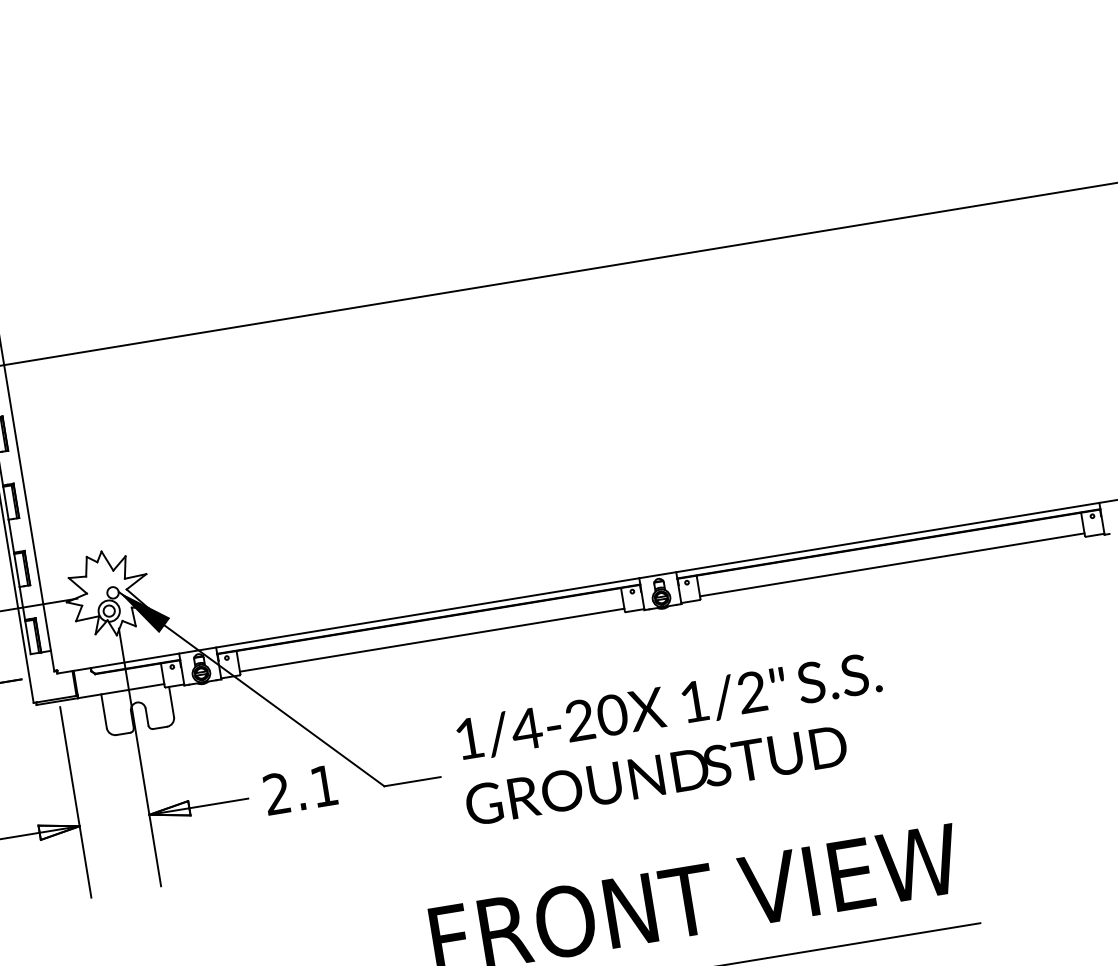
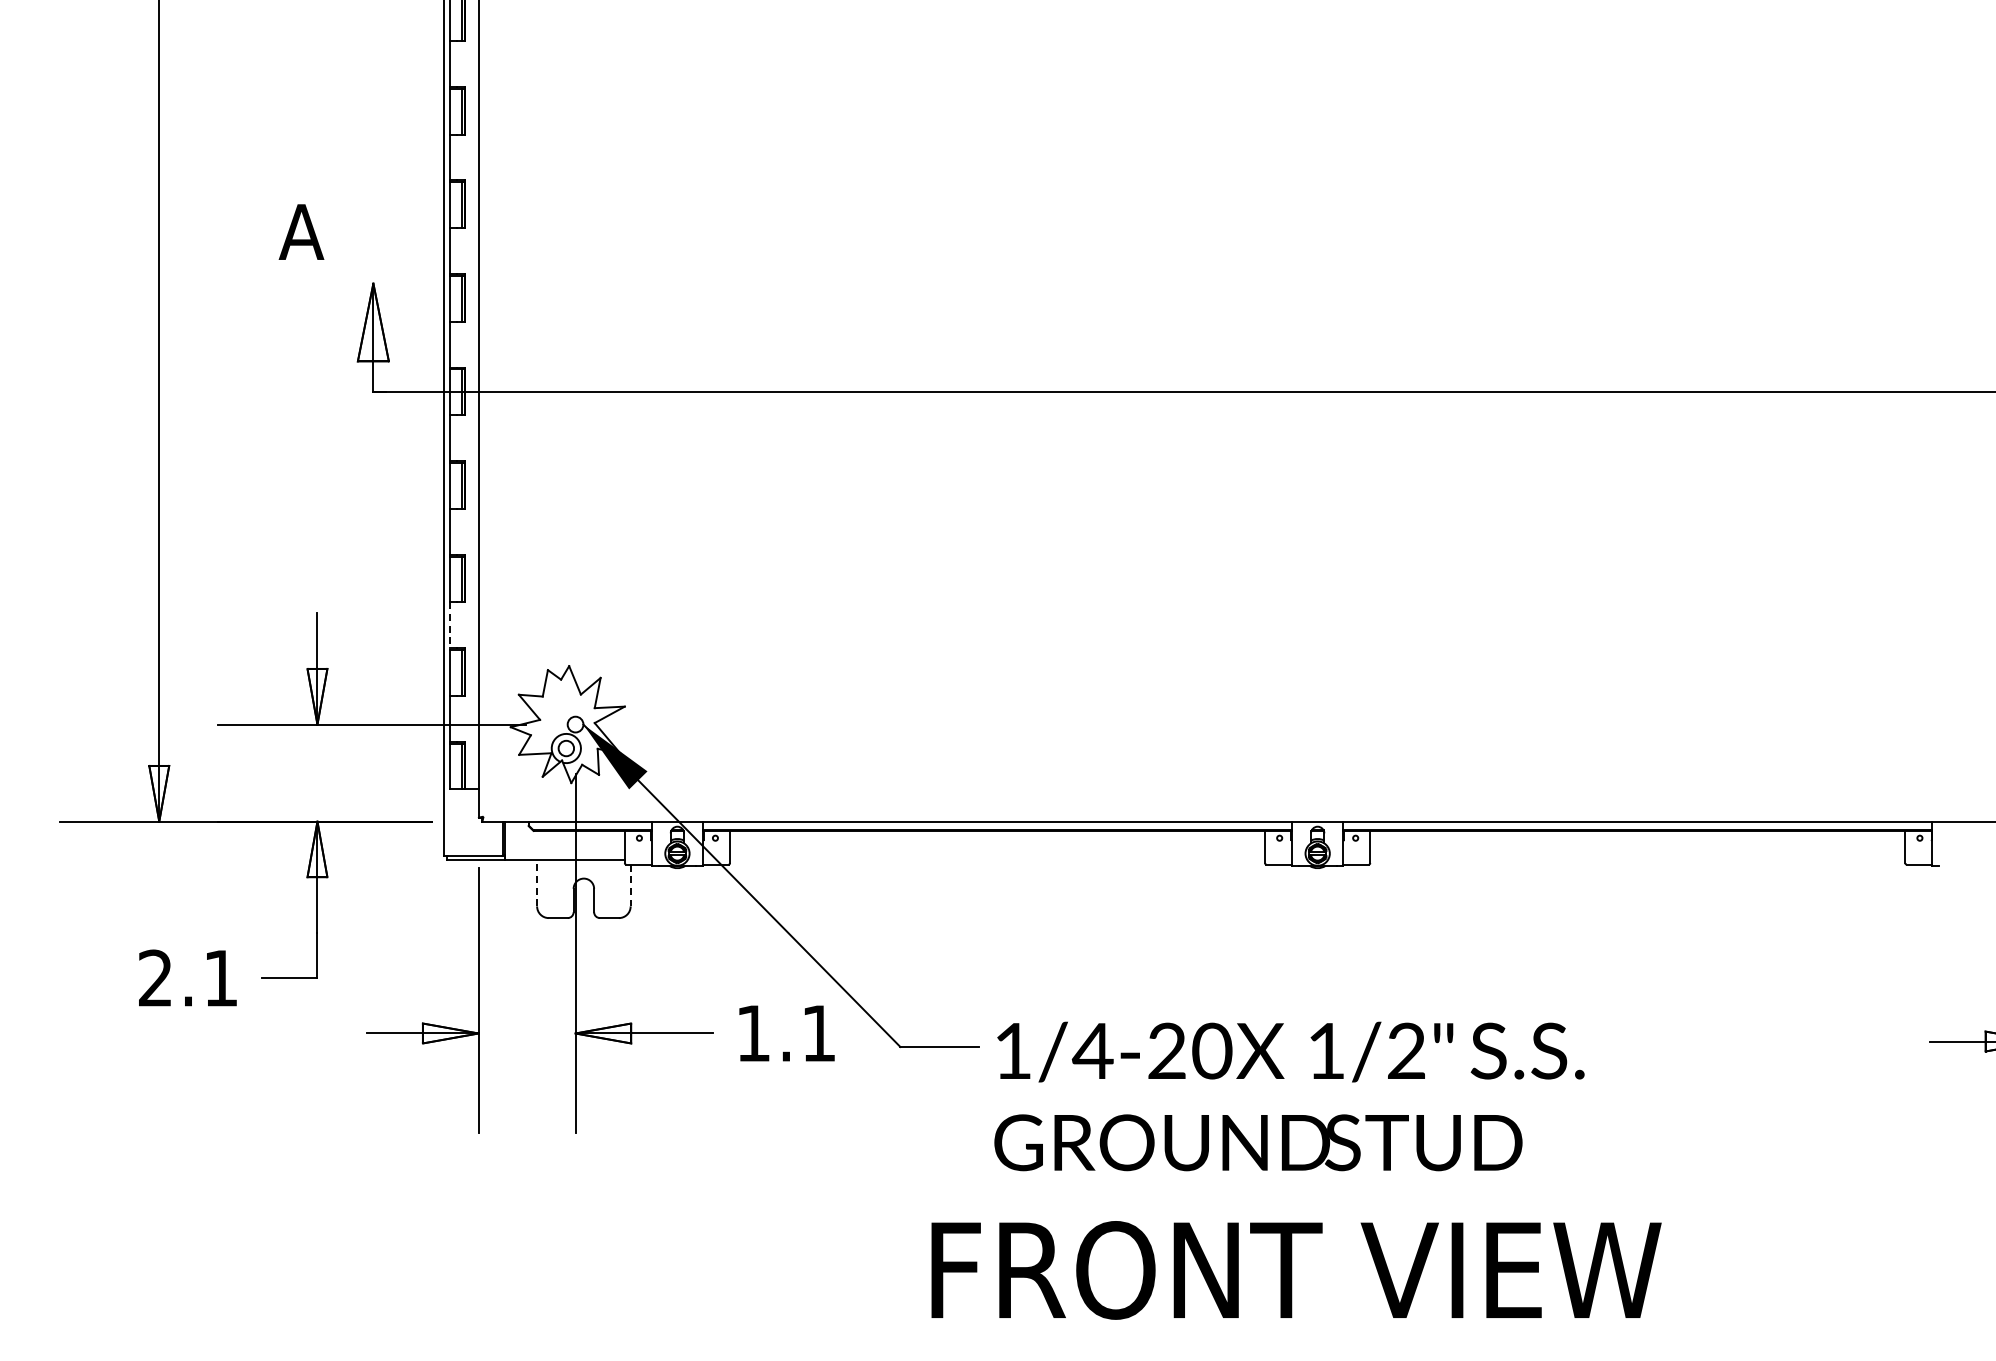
line: (11, 536) -> (450, 625), solid -> dashed
line: (892, 564) -> (1637, 859), removed
line: (432, 640) -> (997, 859), removed
line: (171, 702) -> (630, 885), solid -> dashed
line: (104, 710) -> (537, 882), solid -> dashed
text: (673, 738) -> (1289, 1096), moved
text: (276, 793) -> (752, 1032), 2.1 -> 1.1

